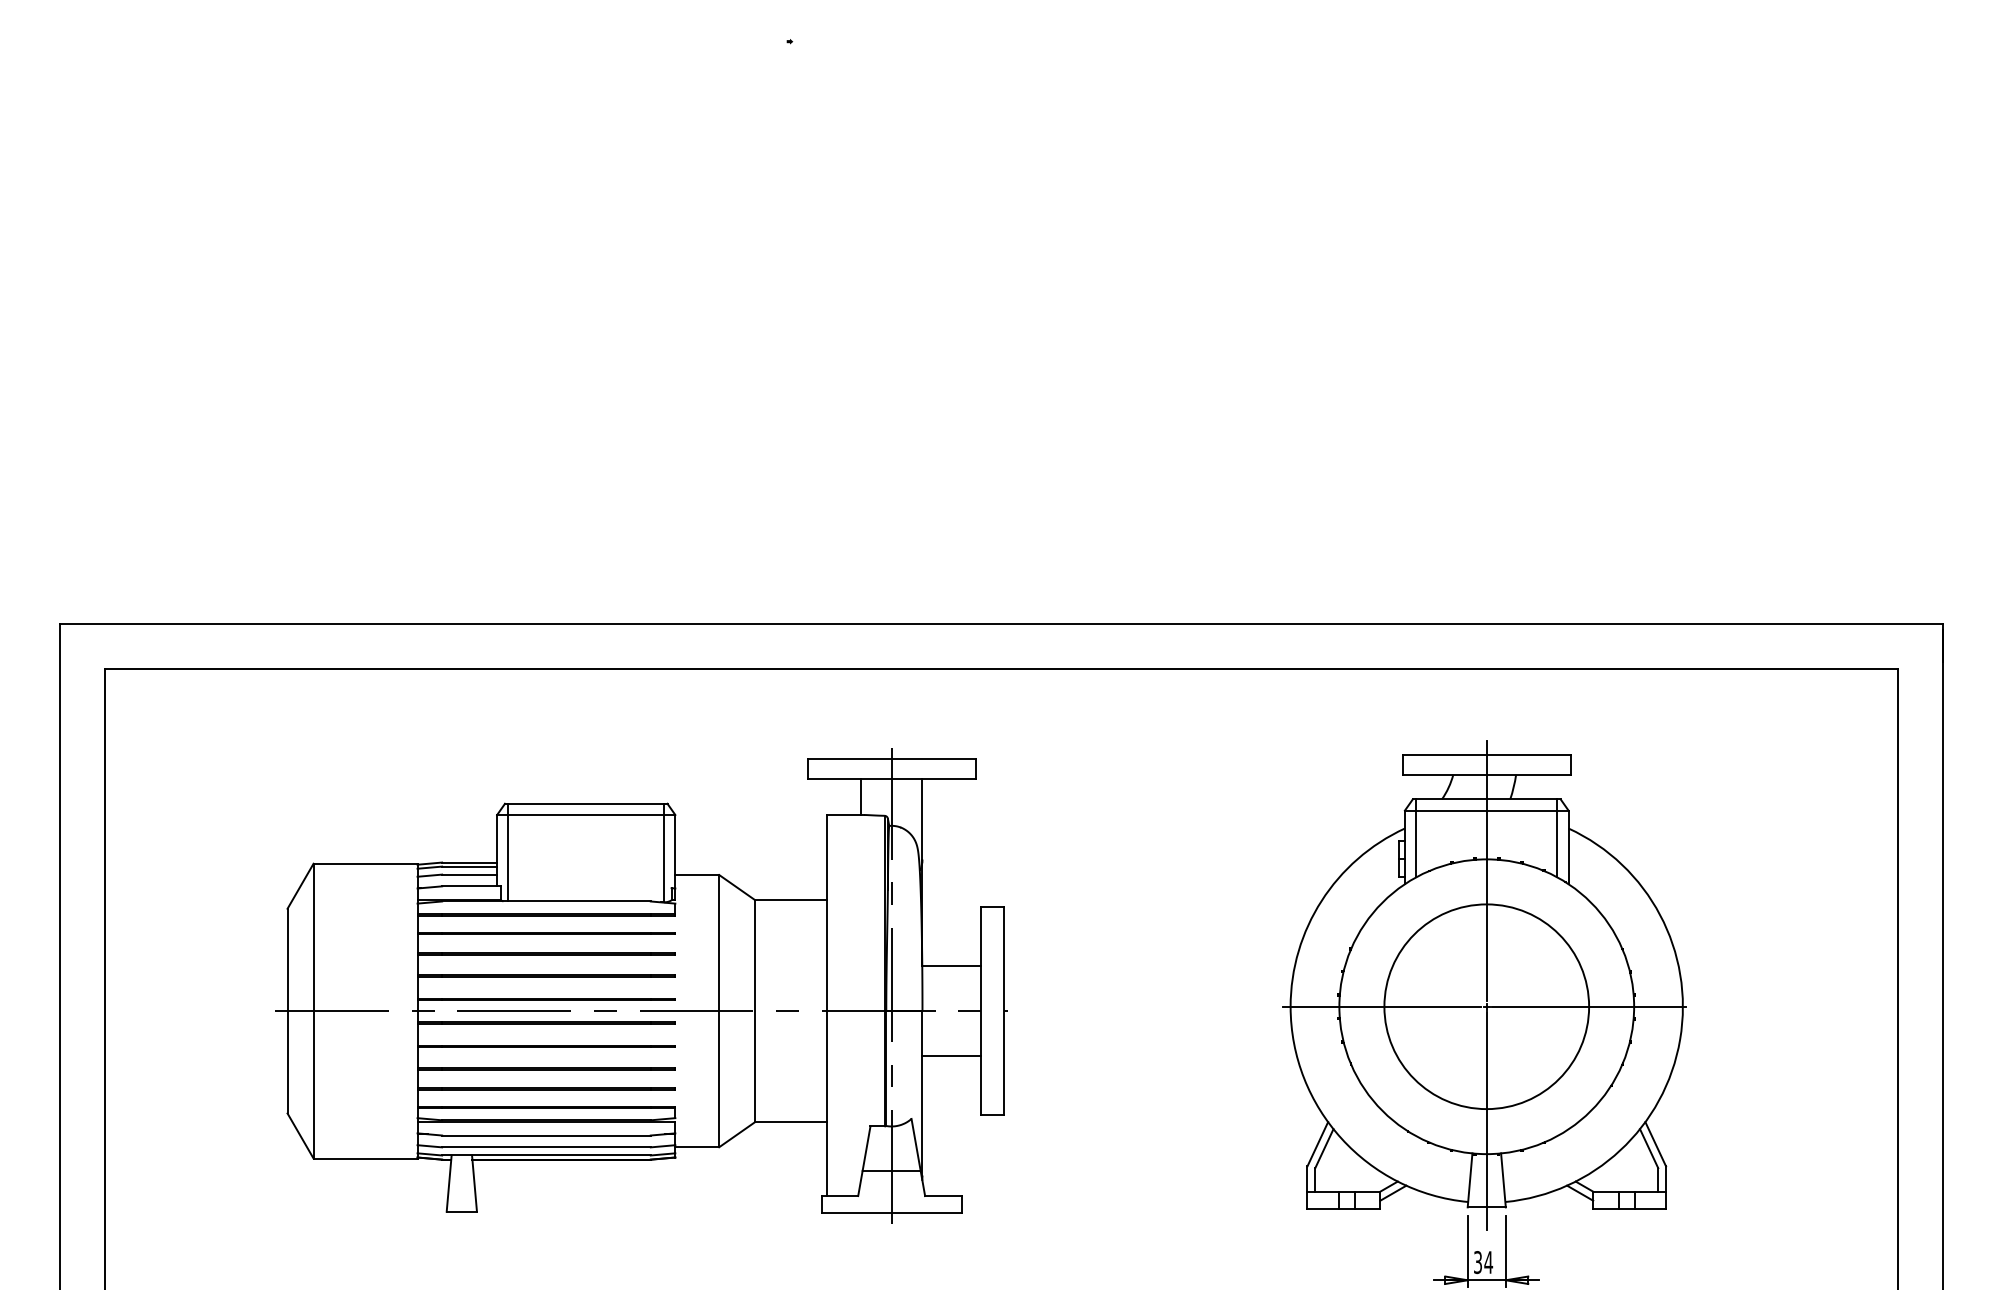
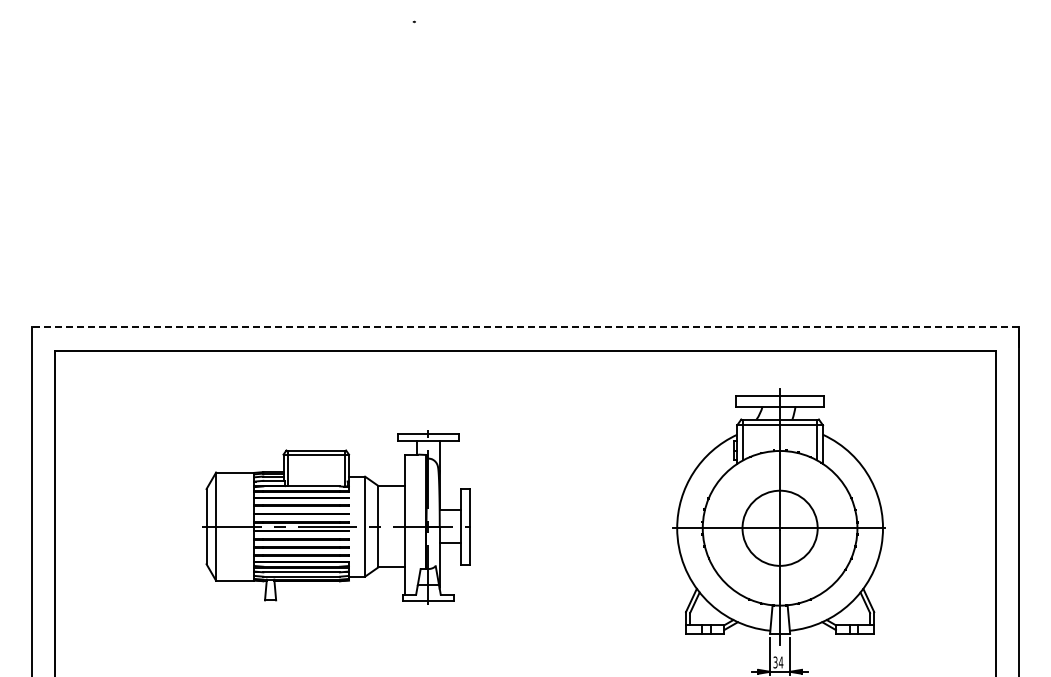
line: (1001, 624) -> (525, 327), solid -> dashed
part: (641, 986) -> (336, 517), size x0.7
circle: (1485, 1007) -> (779, 528), size x0.7

